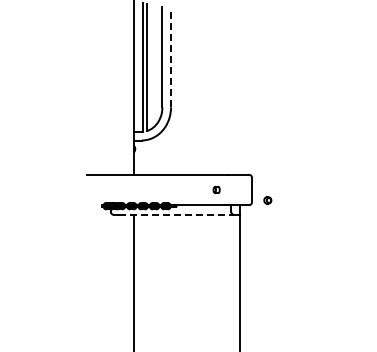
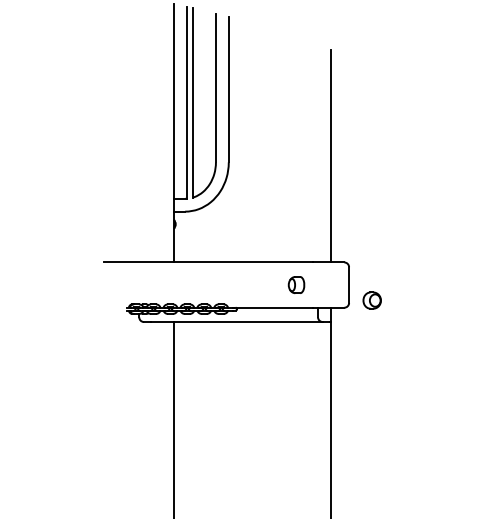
line: (171, 58) -> (229, 89), dashed -> solid
line: (239, 102) -> (330, 155), added
part: (216, 189) -> (296, 284), size x1.67
part: (267, 200) -> (371, 300), size x1.67
line: (176, 214) -> (236, 321), dashed -> solid

